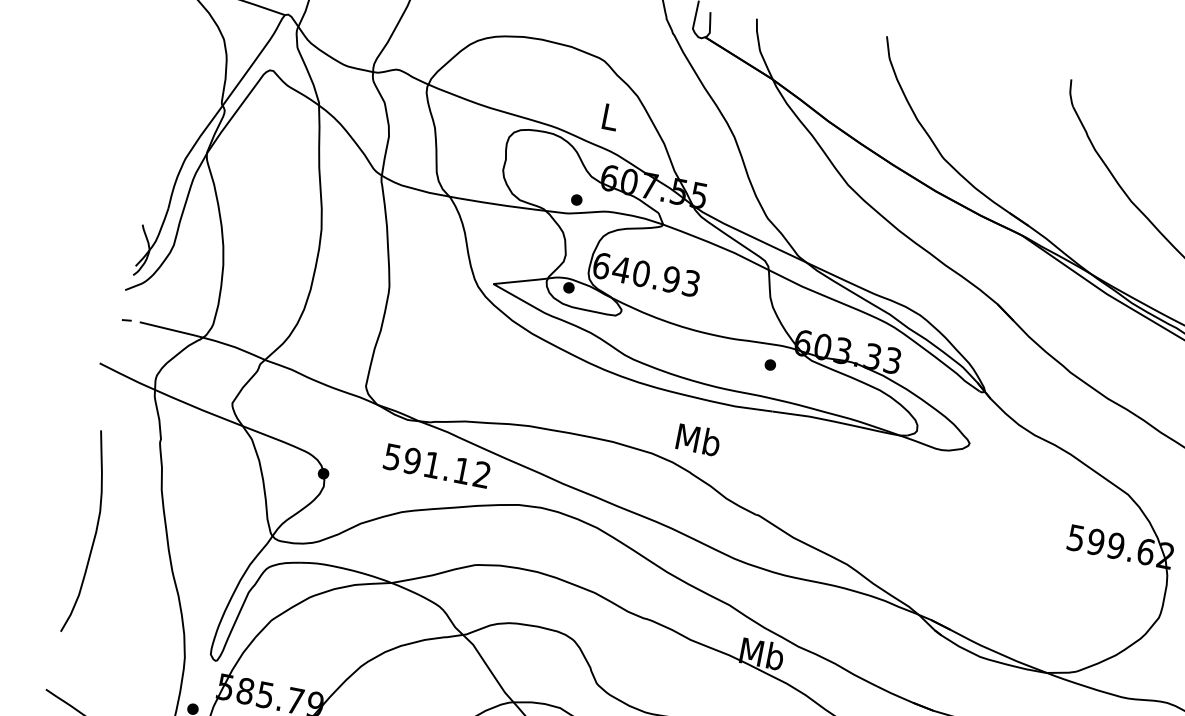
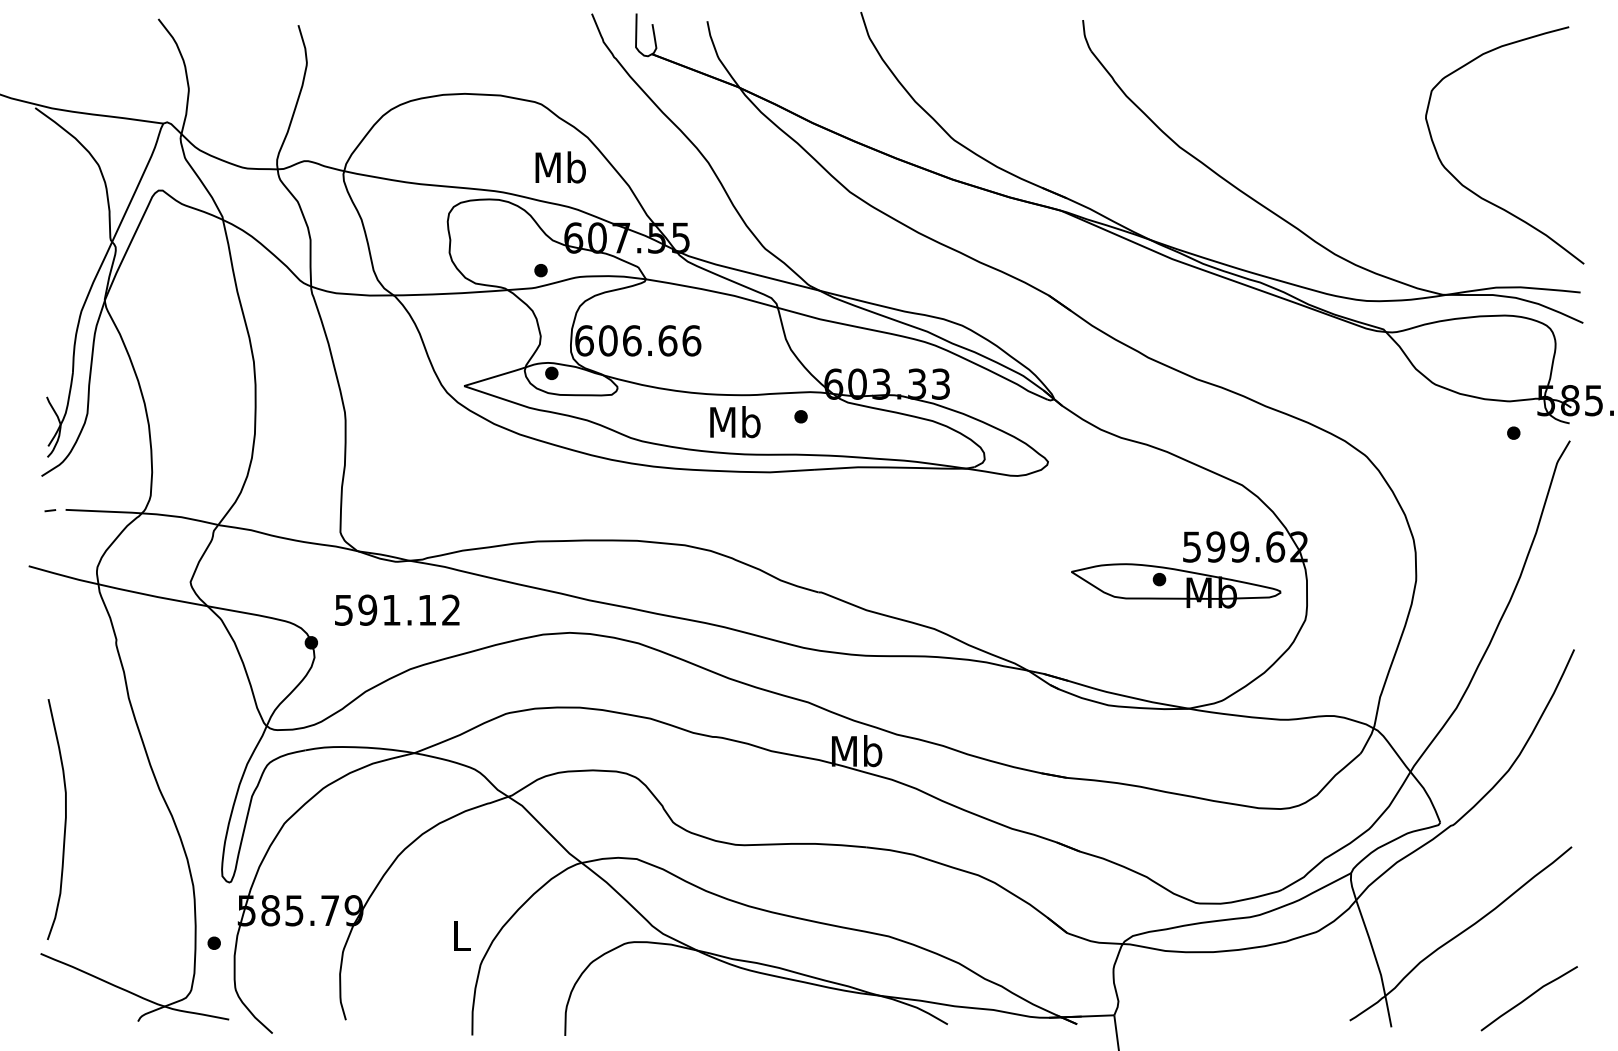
text: (609, 116) -> (560, 167), L -> Mb
text: (656, 276) -> (649, 340), 640.93 -> 606.66
text: (698, 440) -> (735, 422), moved
text: (437, 465) -> (397, 609), moved
curve: (94, 533) -> (64, 819), moved
part: (1056, 567) -> (1176, 585), added

